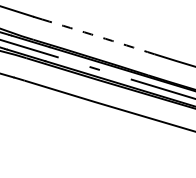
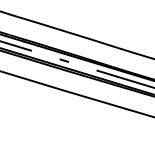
arc: (98, 36) -> (67, 32), dashed -> solid

